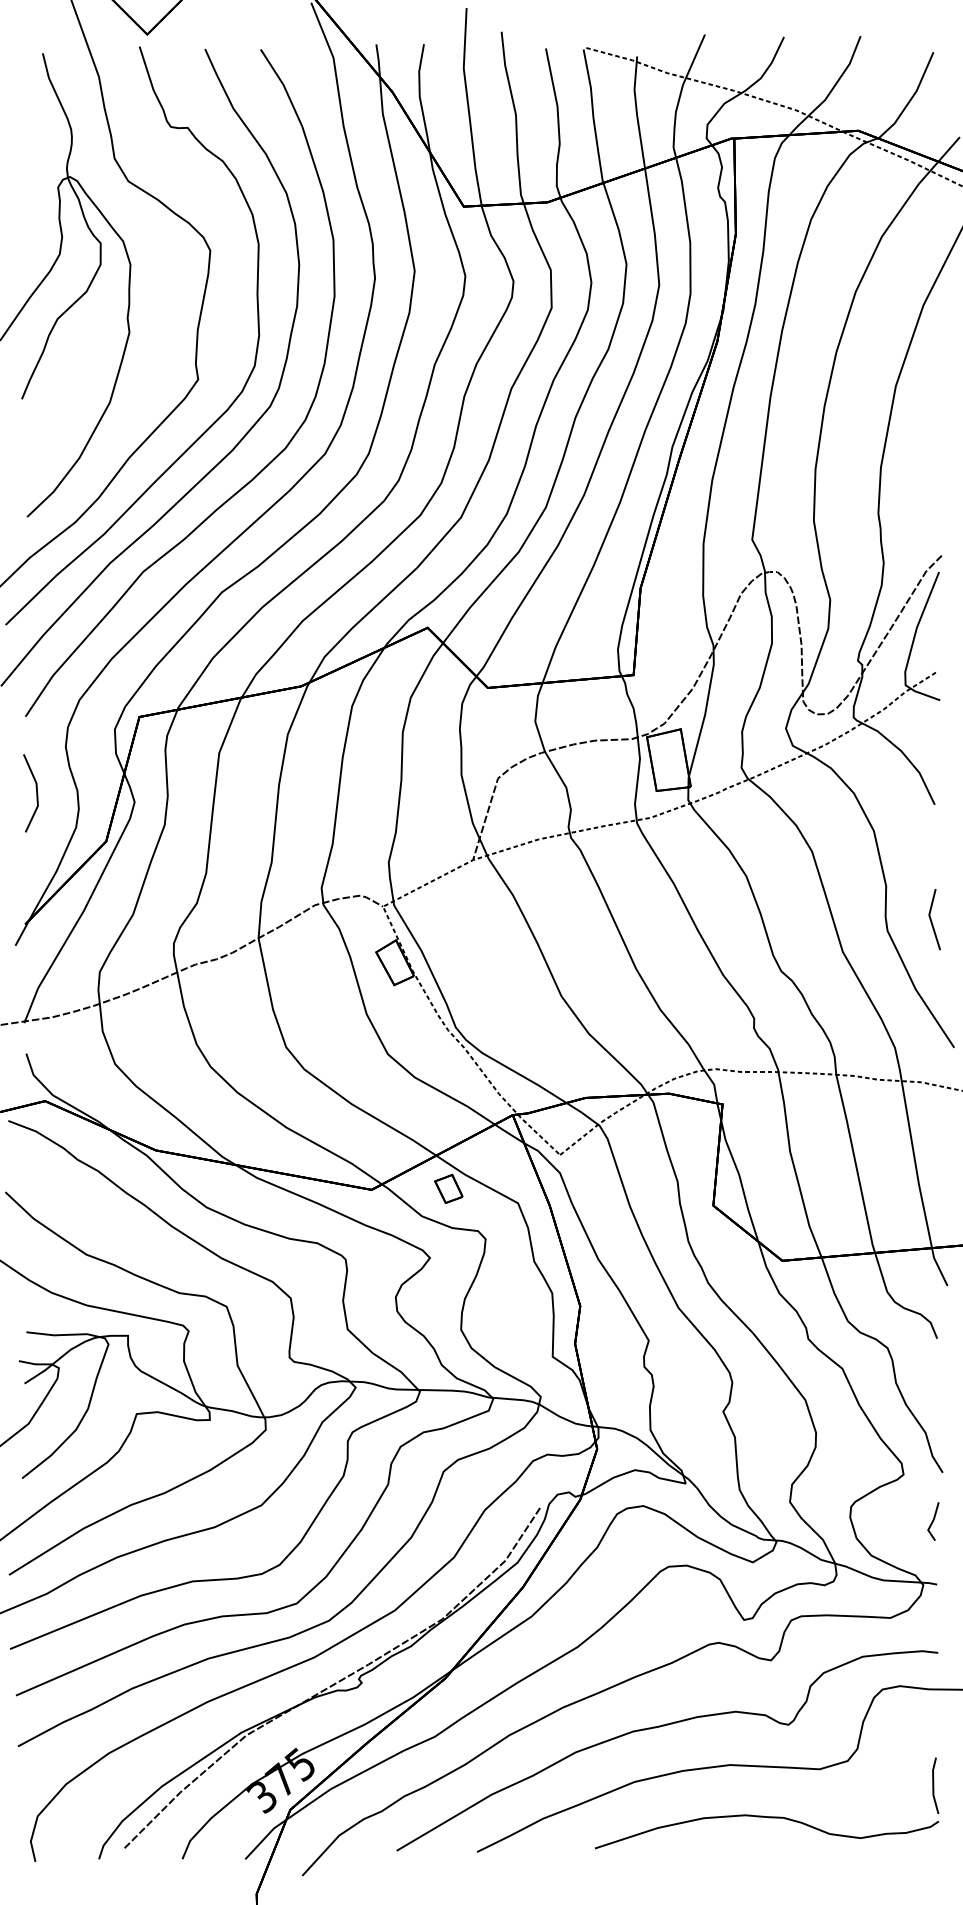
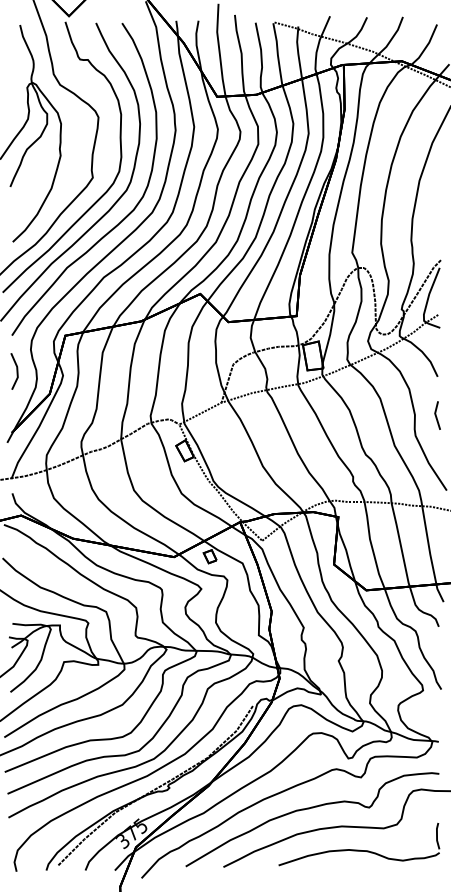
line: (932, 919) -> (436, 415), moved
line: (932, 1521) -> (436, 712), removed

